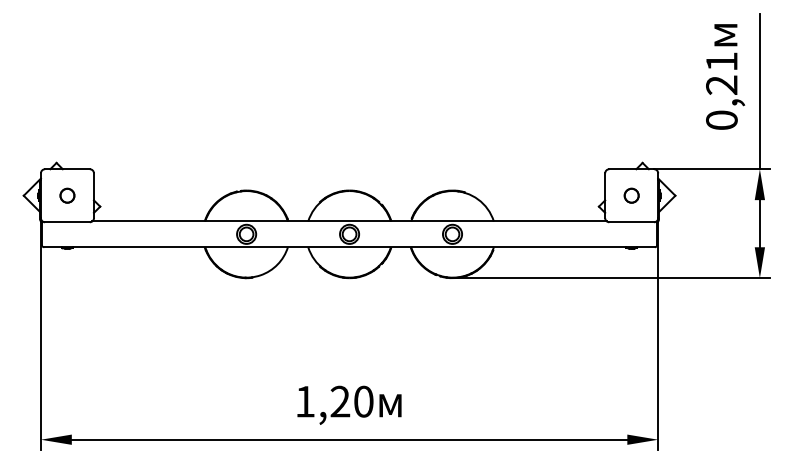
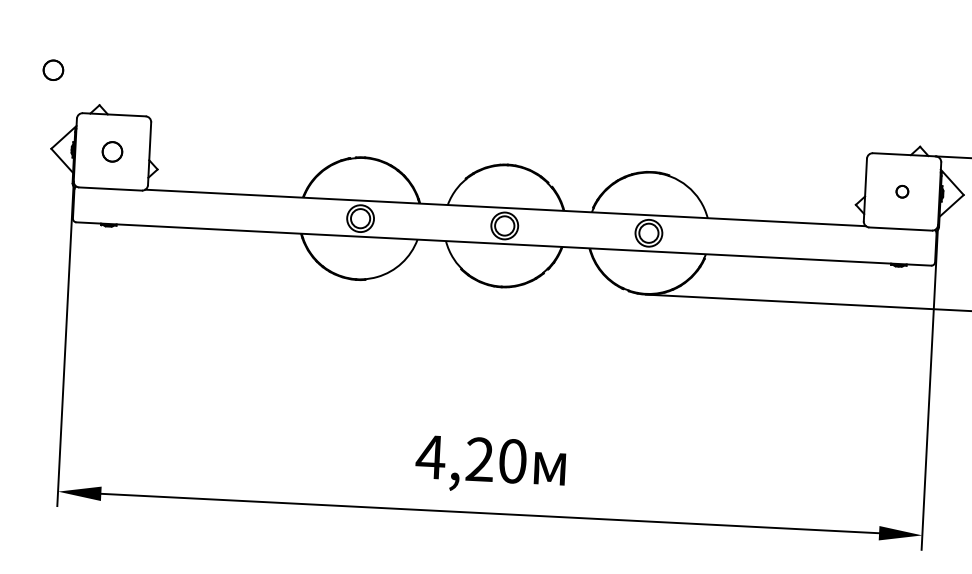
circle: (22, 139) -> (53, 69), added
circle: (631, 195) -> (902, 191), size x0.6
text: (304, 401) -> (429, 456), 1,20 -> 4,20

